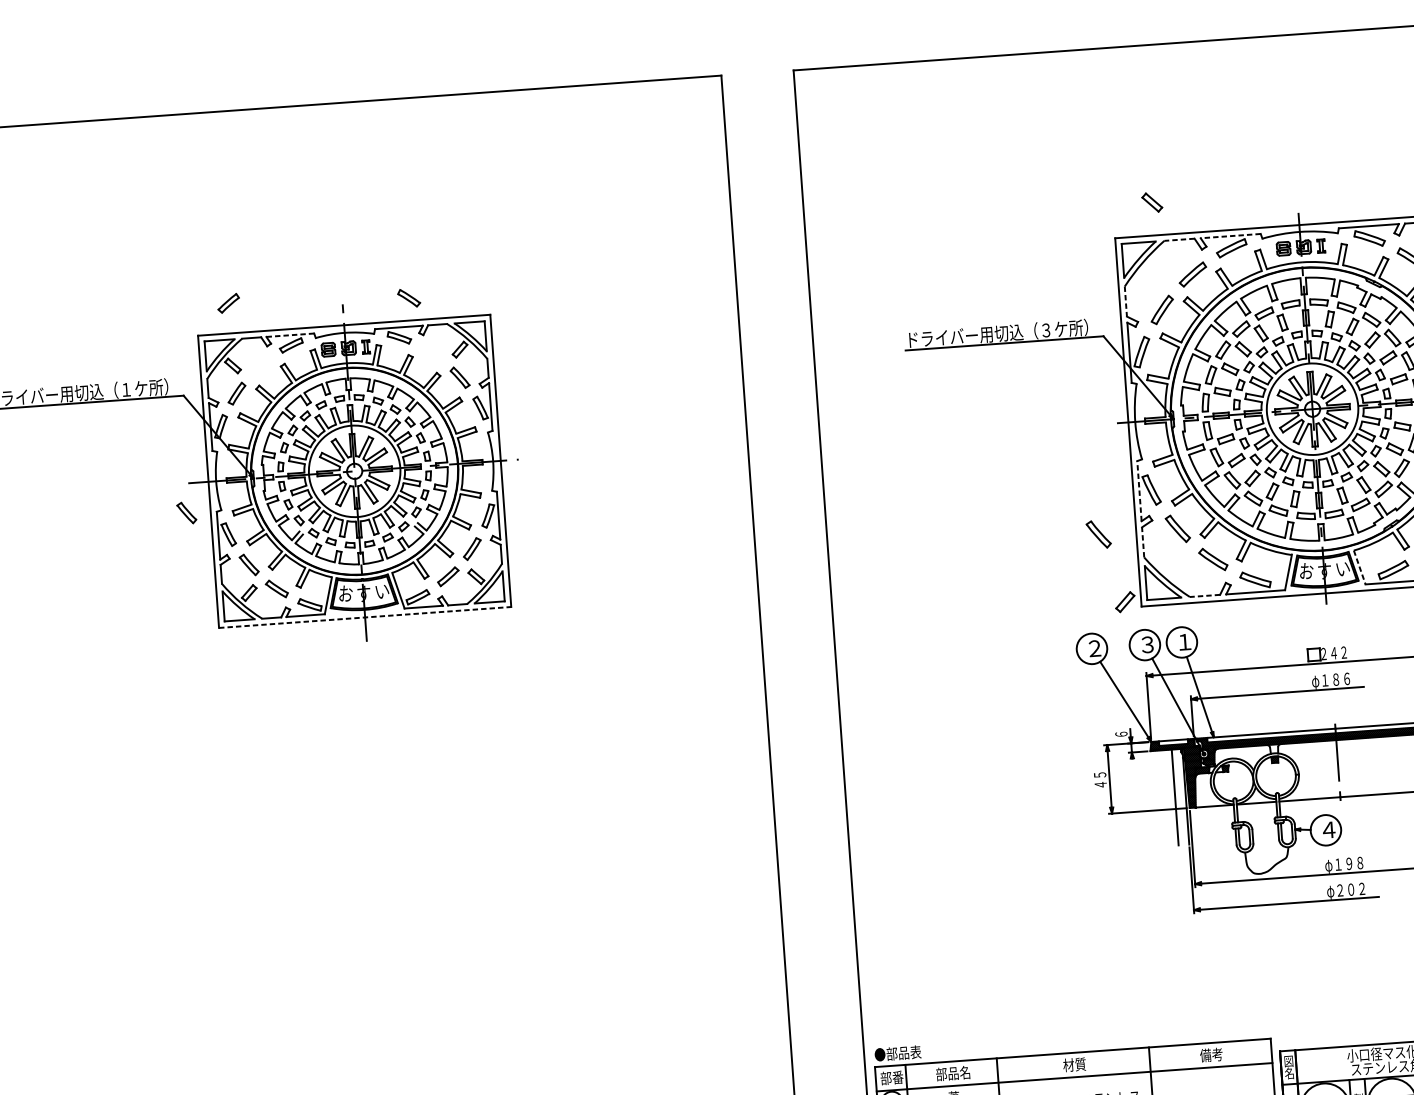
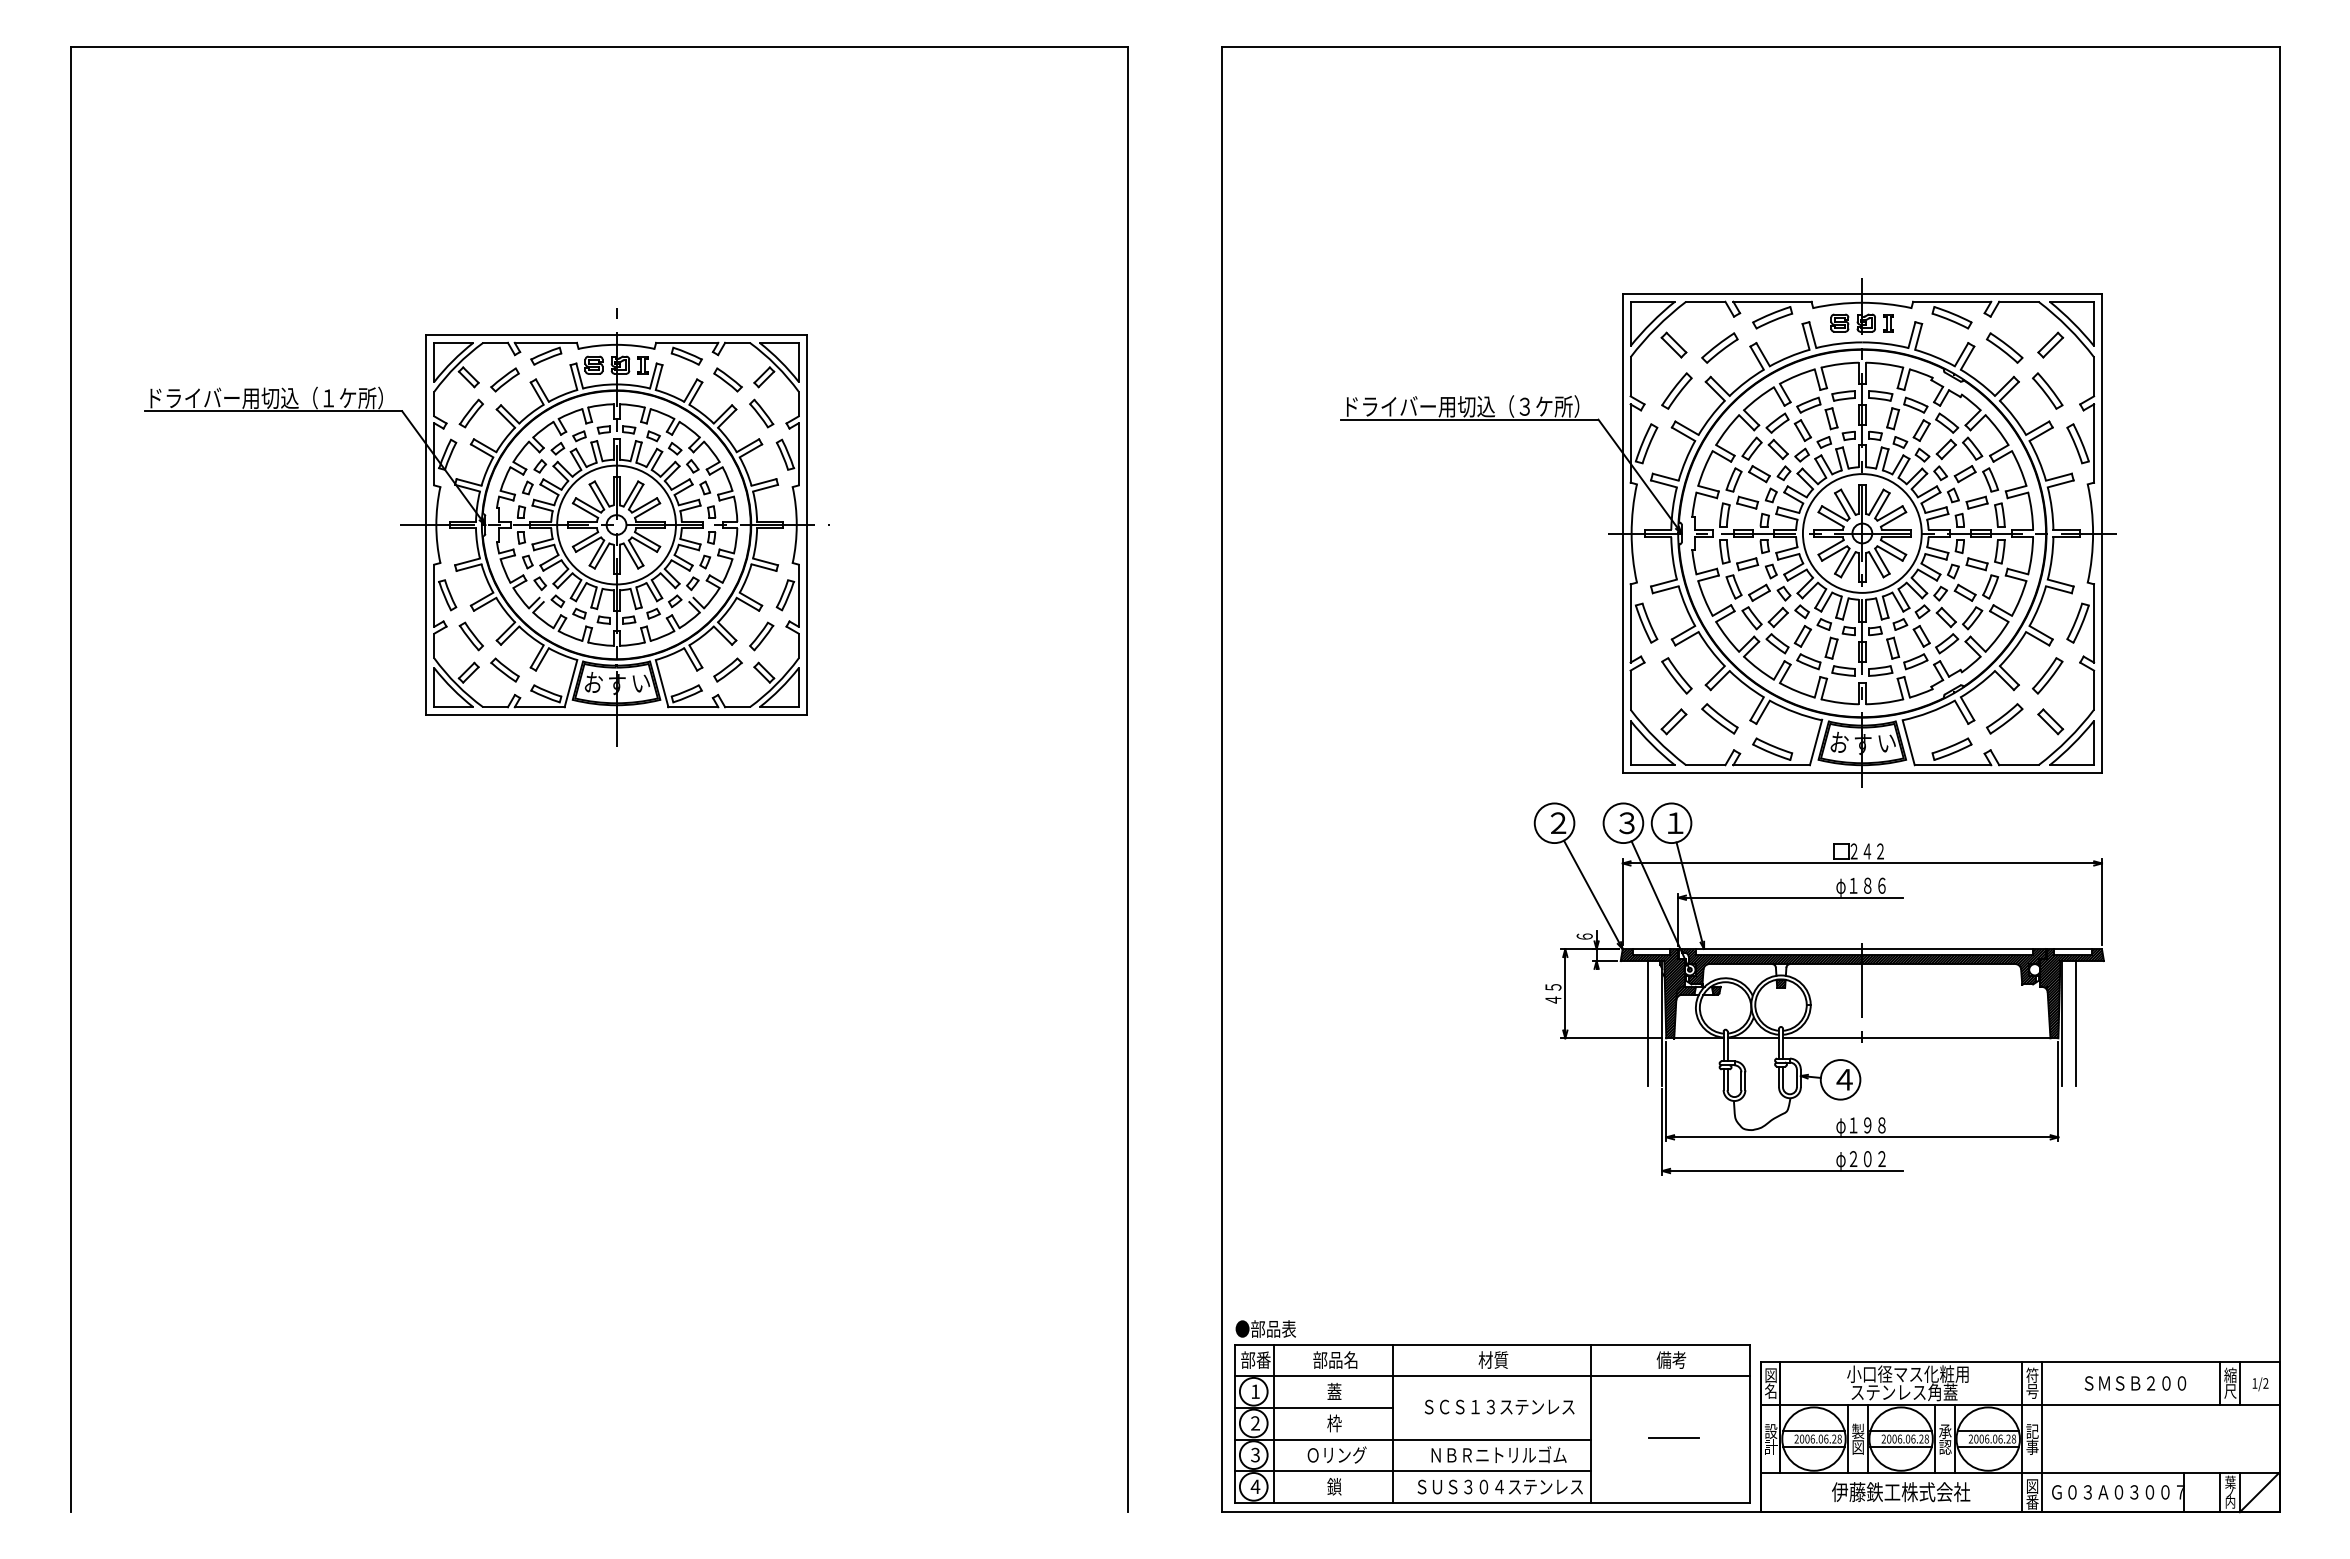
part: (1151, 202) -> (1673, 344), moved
line: (1230, 235) -> (1772, 301), dashed -> solid
line: (1179, 239) -> (1705, 301), dashed -> solid
part: (408, 297) -> (727, 379), moved
line: (1125, 301) -> (1630, 376), dashed -> solid
part: (228, 303) -> (504, 379), moved
line: (290, 334) -> (545, 342), dashed -> solid
line: (1139, 490) -> (1630, 622), dashed -> solid
part: (186, 513) -> (394, 563), removed
part: (1098, 534) -> (1573, 675), removed
line: (1143, 542) -> (1630, 690), dashed -> solid
line: (1359, 568) -> (1908, 743), dashed -> solid
line: (1204, 596) -> (1705, 765), dashed -> solid
part: (1124, 601) -> (1673, 721), moved
line: (365, 617) -> (617, 715), dashed -> solid

